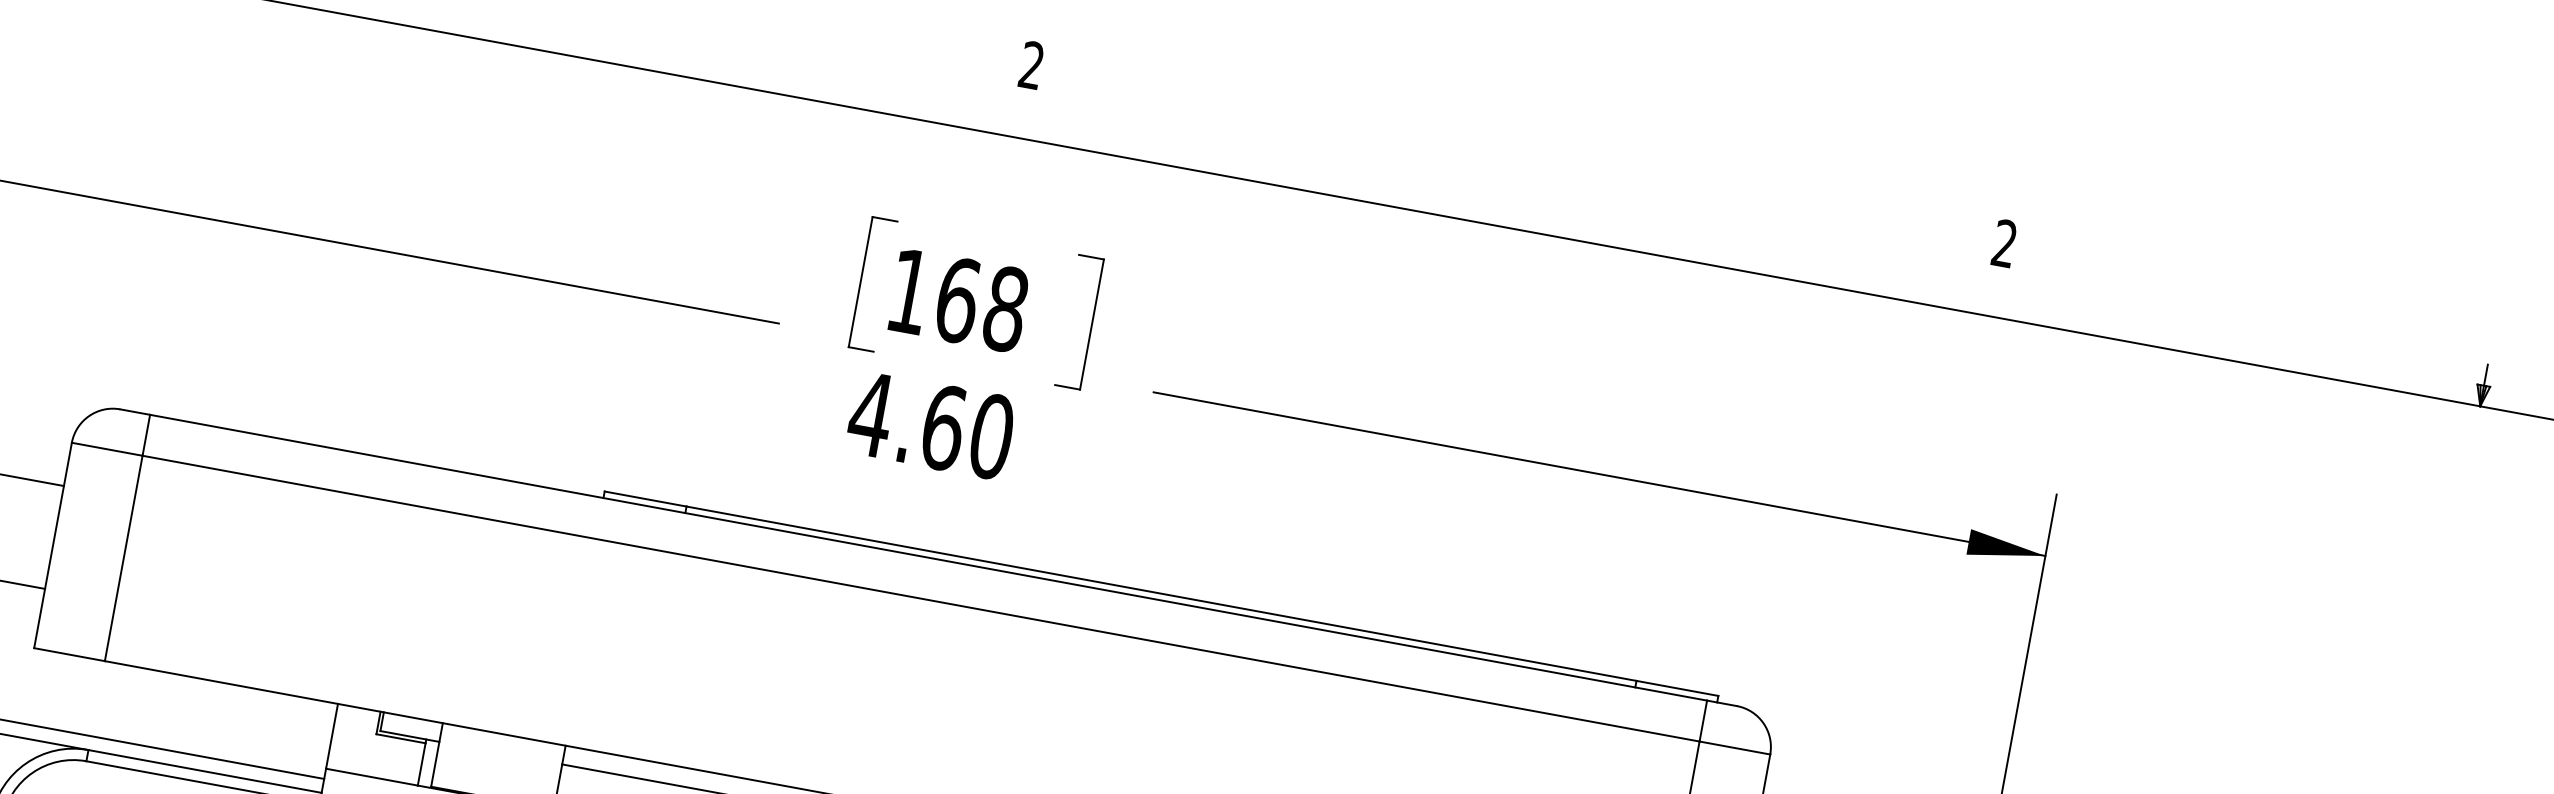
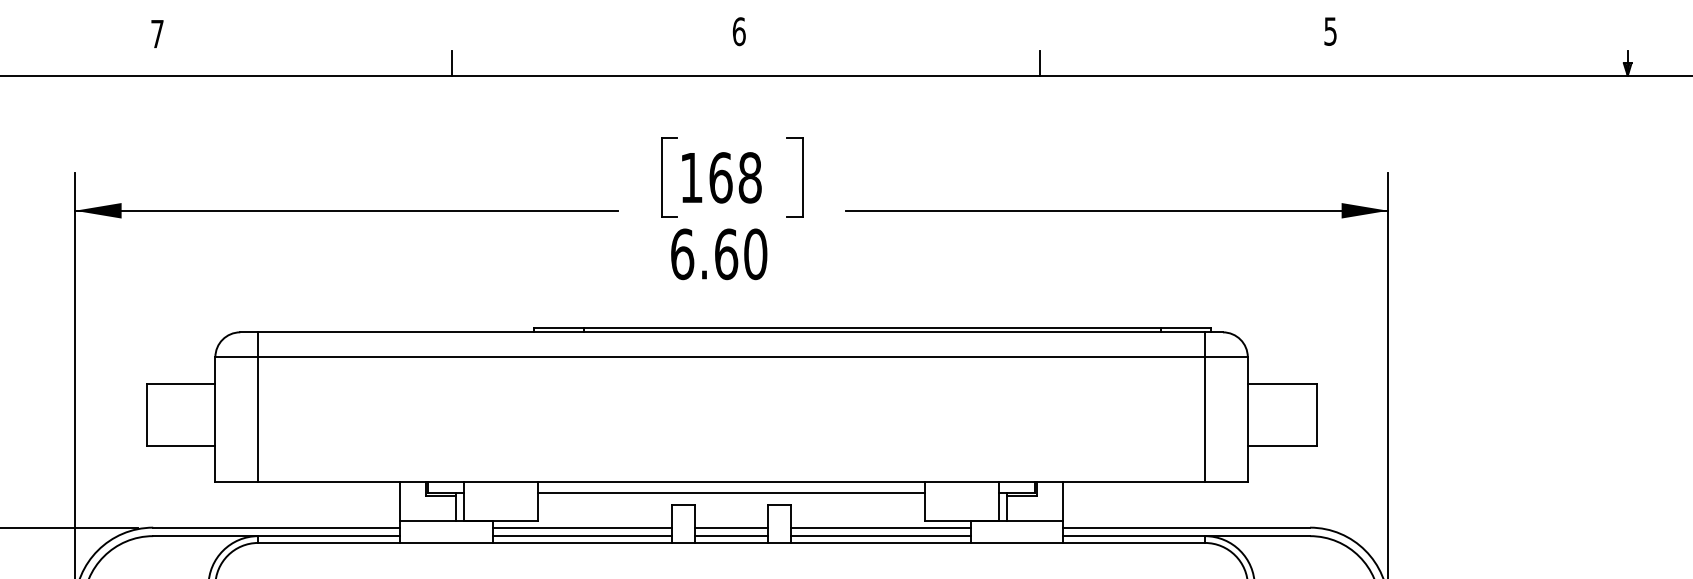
line: (549, 29) -> (451, 62), added
text: (1030, 64) -> (738, 31), 2 -> 6
line: (1516, 206) -> (1039, 62), added
text: (2004, 243) -> (1330, 31), 2 -> 5
text: (871, 414) -> (682, 254), 4.60 -> 6.60

